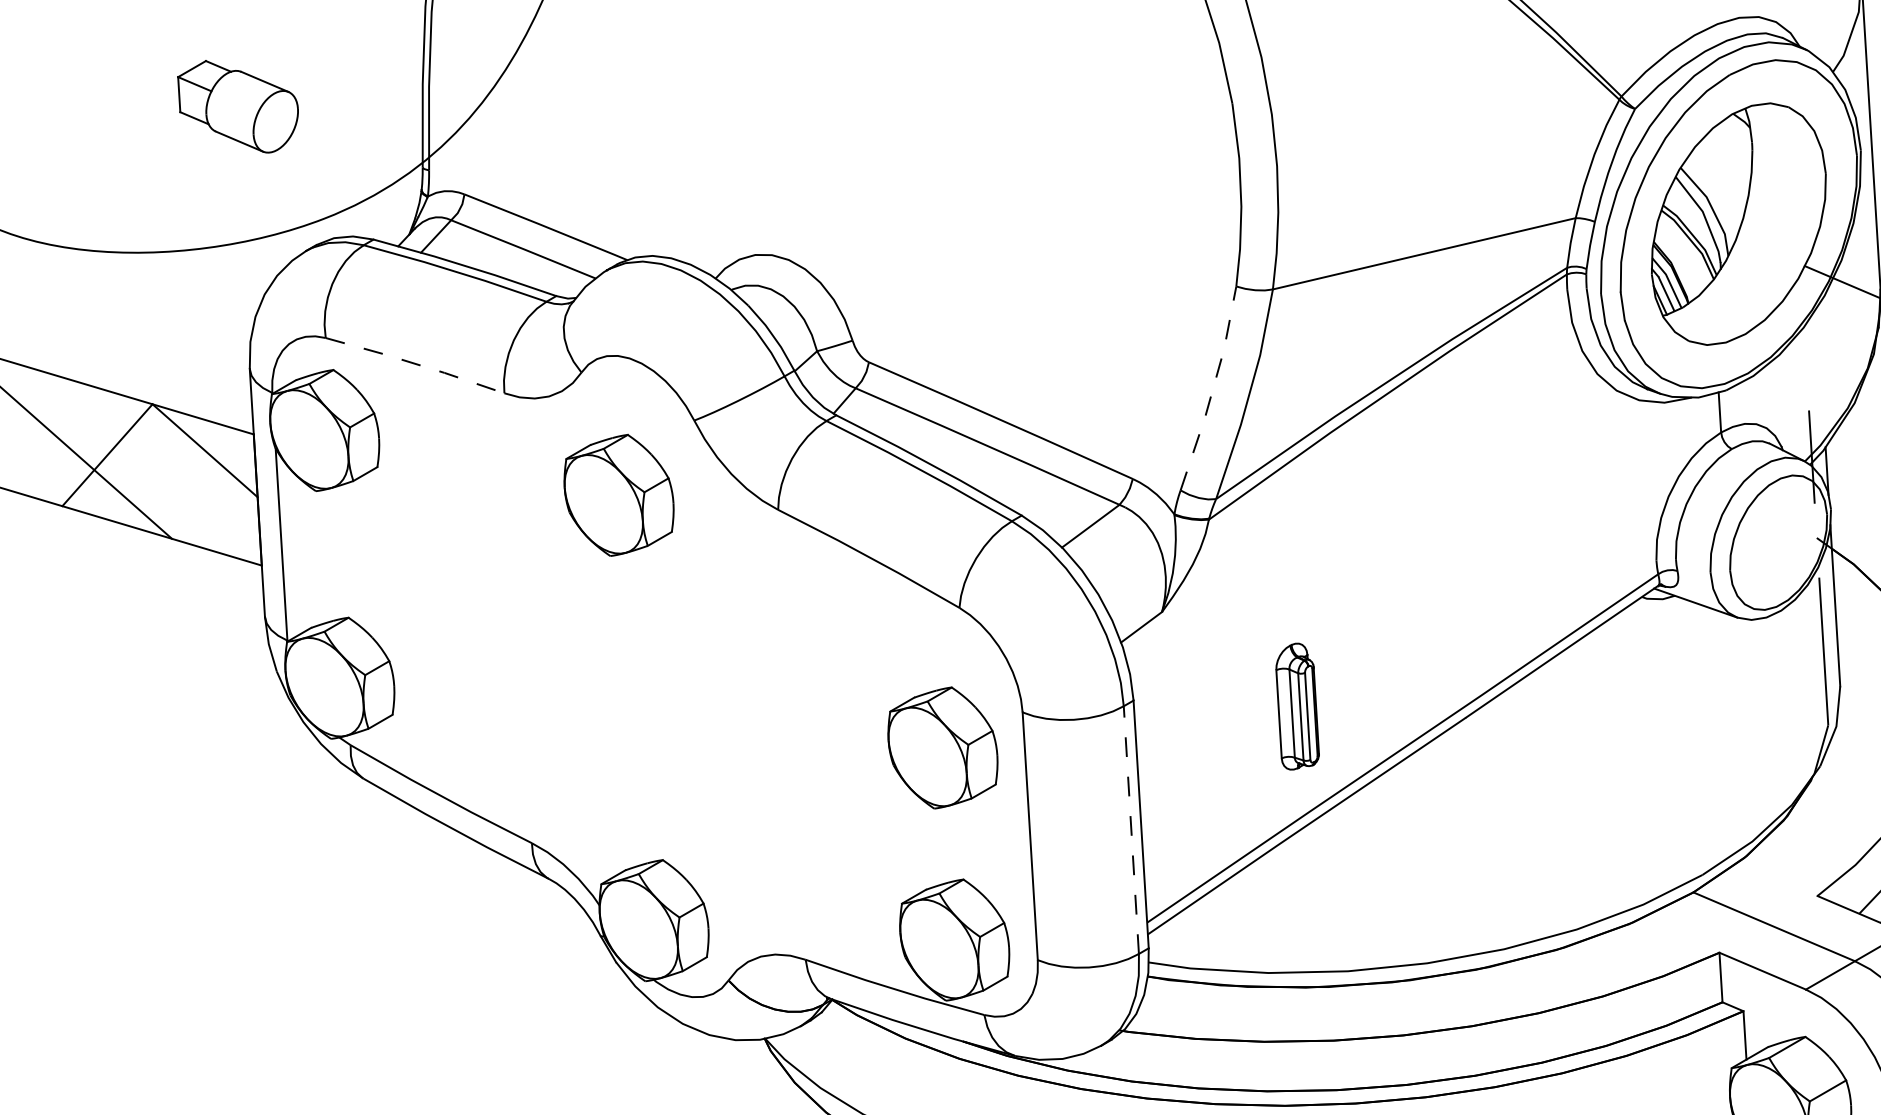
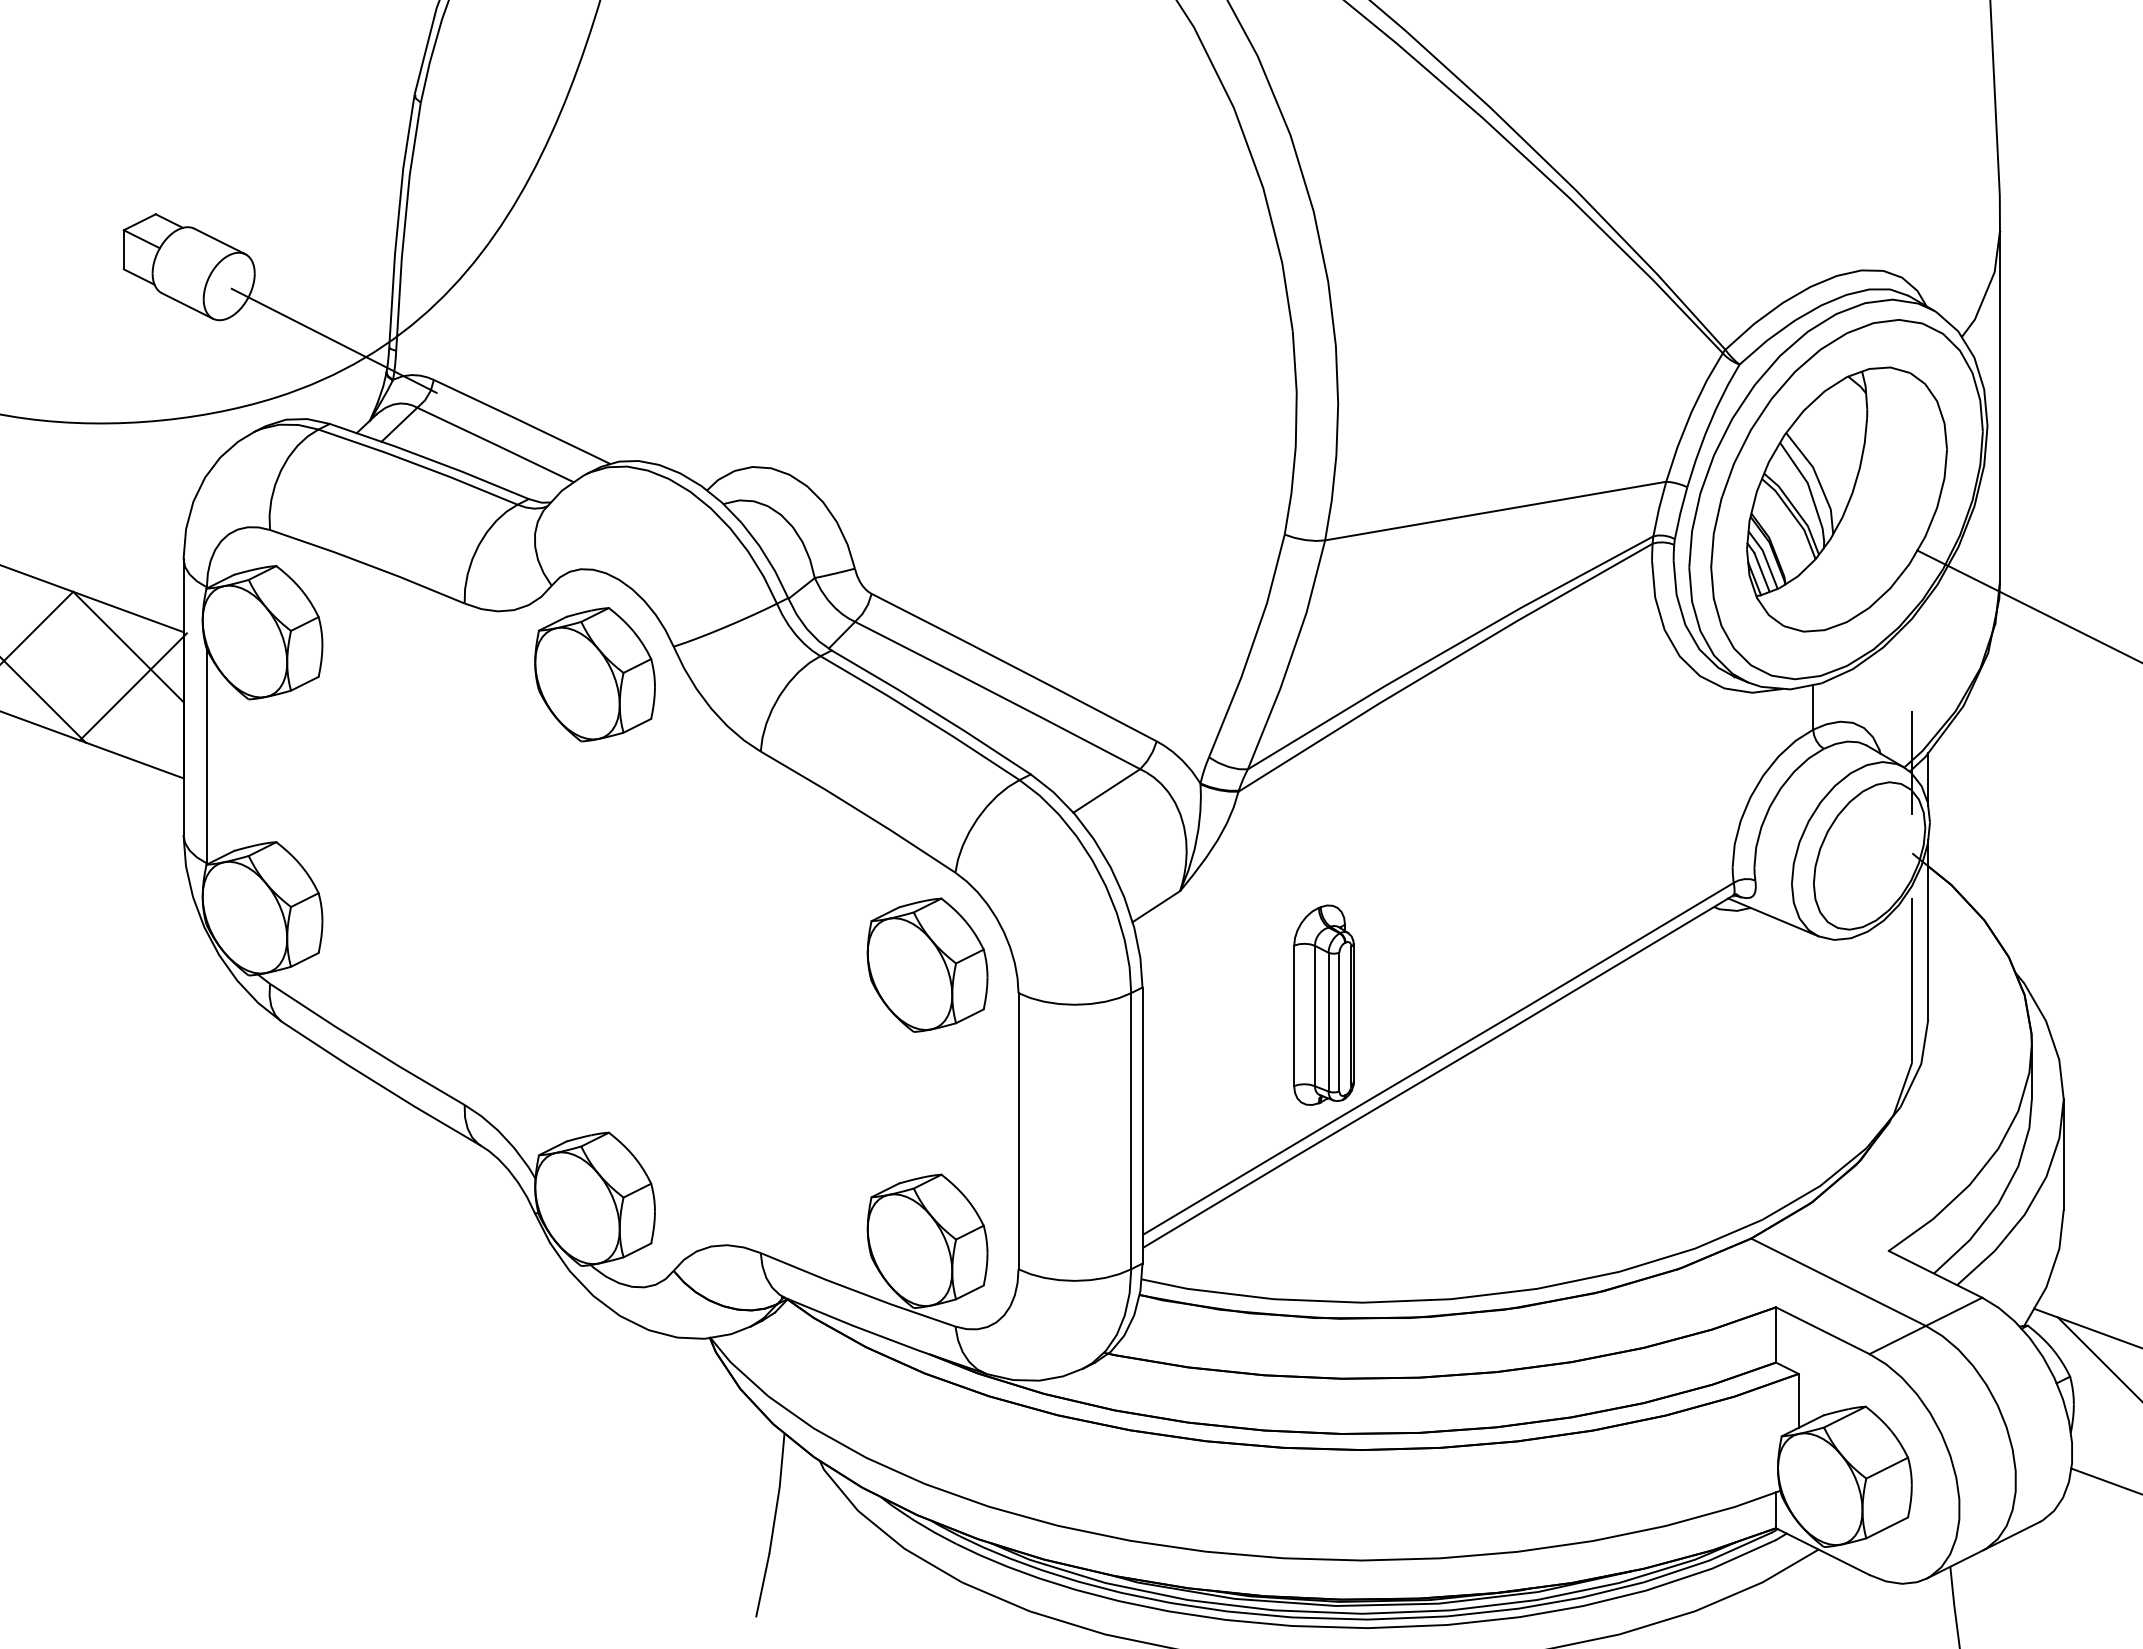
line: (372, 164) -> (333, 340), added
line: (415, 363) -> (368, 564), dashed -> solid
line: (1212, 388) -> (1251, 646), dashed -> solid
line: (210, 485) -> (132, 686), added
part: (618, 495) -> (594, 674), moved
part: (1296, 705) -> (1323, 1004), size x1.43
part: (942, 747) -> (927, 964), moved
line: (1131, 829) -> (1131, 1130), dashed -> solid

